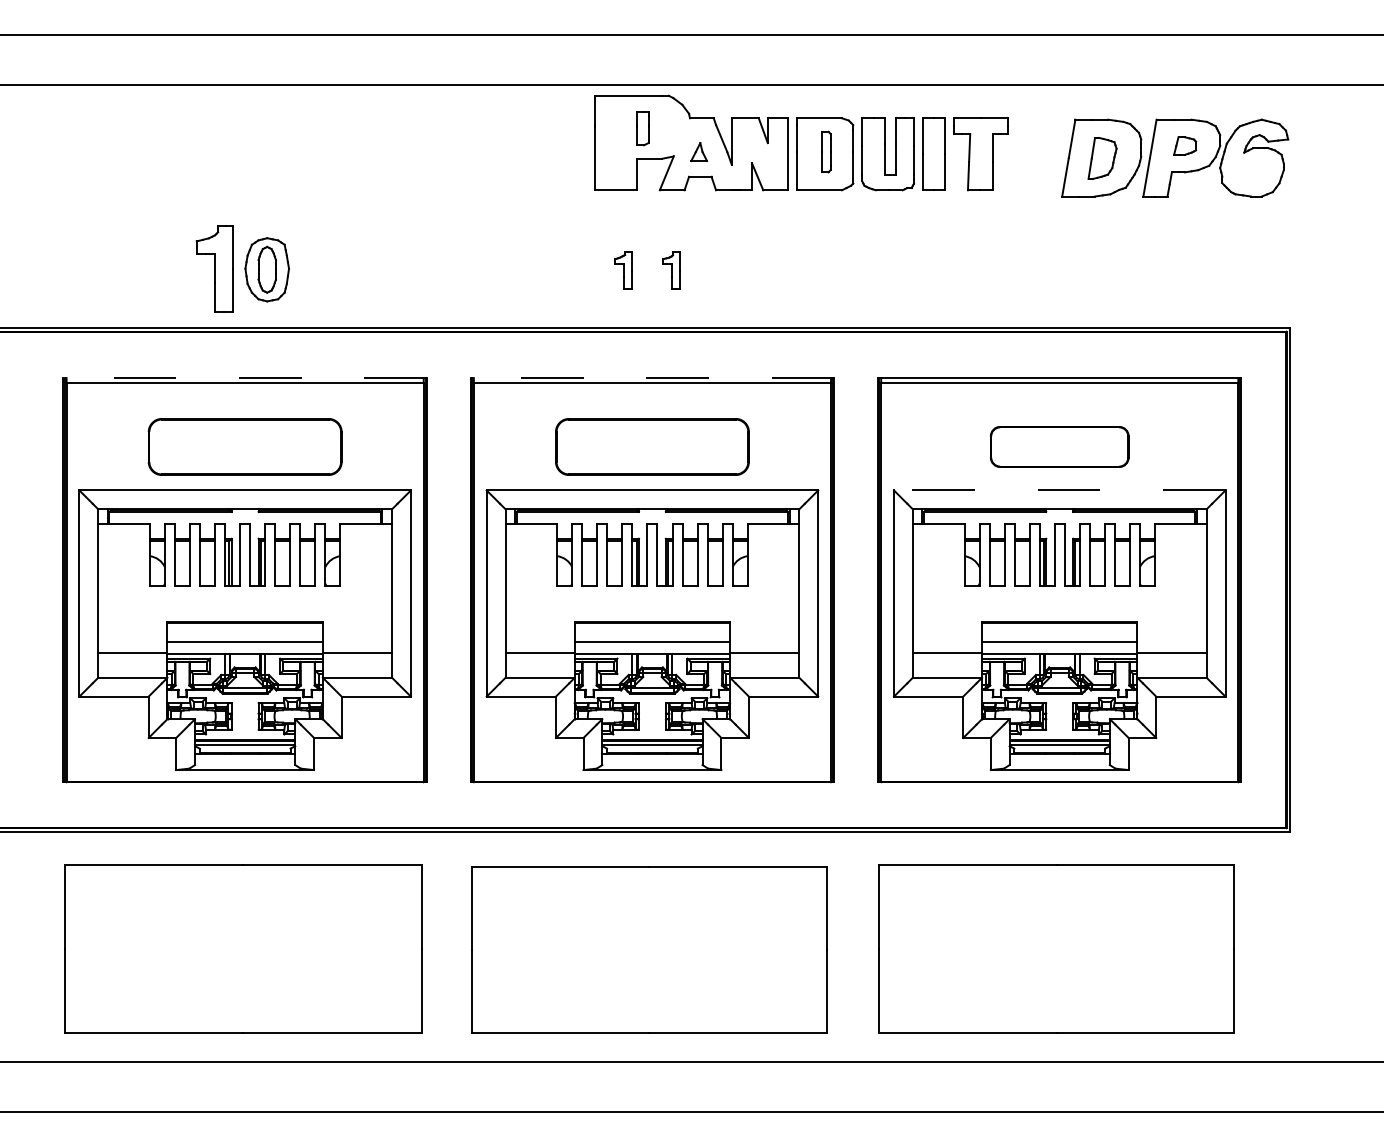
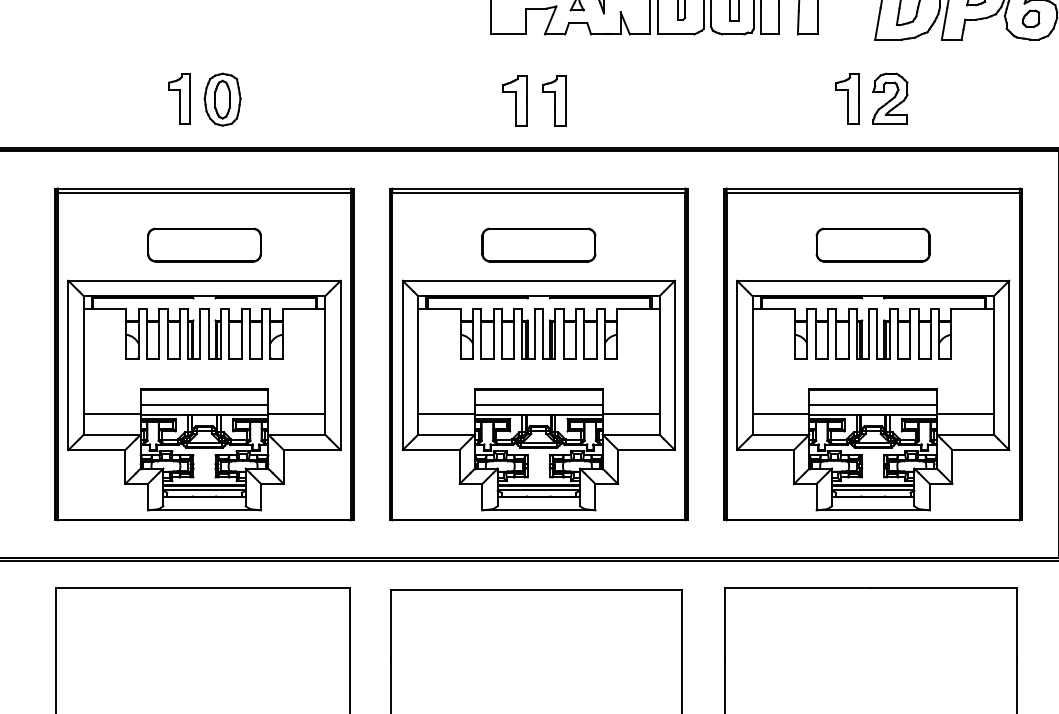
part: (1251, 171) -> (1030, 18), added
part: (214, 268) -> (179, 98), size x0.71
part: (1028, 268) -> (847, 98), added
part: (1080, 268) -> (890, 98), added
part: (622, 270) -> (514, 100), size x1.67
part: (670, 270) -> (553, 100), size x1.67
line: (245, 378) -> (204, 188), dashed -> solid
line: (652, 378) -> (538, 188), dashed -> solid
part: (244, 446) -> (203, 244), size x0.71
part: (652, 446) -> (538, 244), size x0.71
line: (1059, 490) -> (873, 280), dashed -> solid

